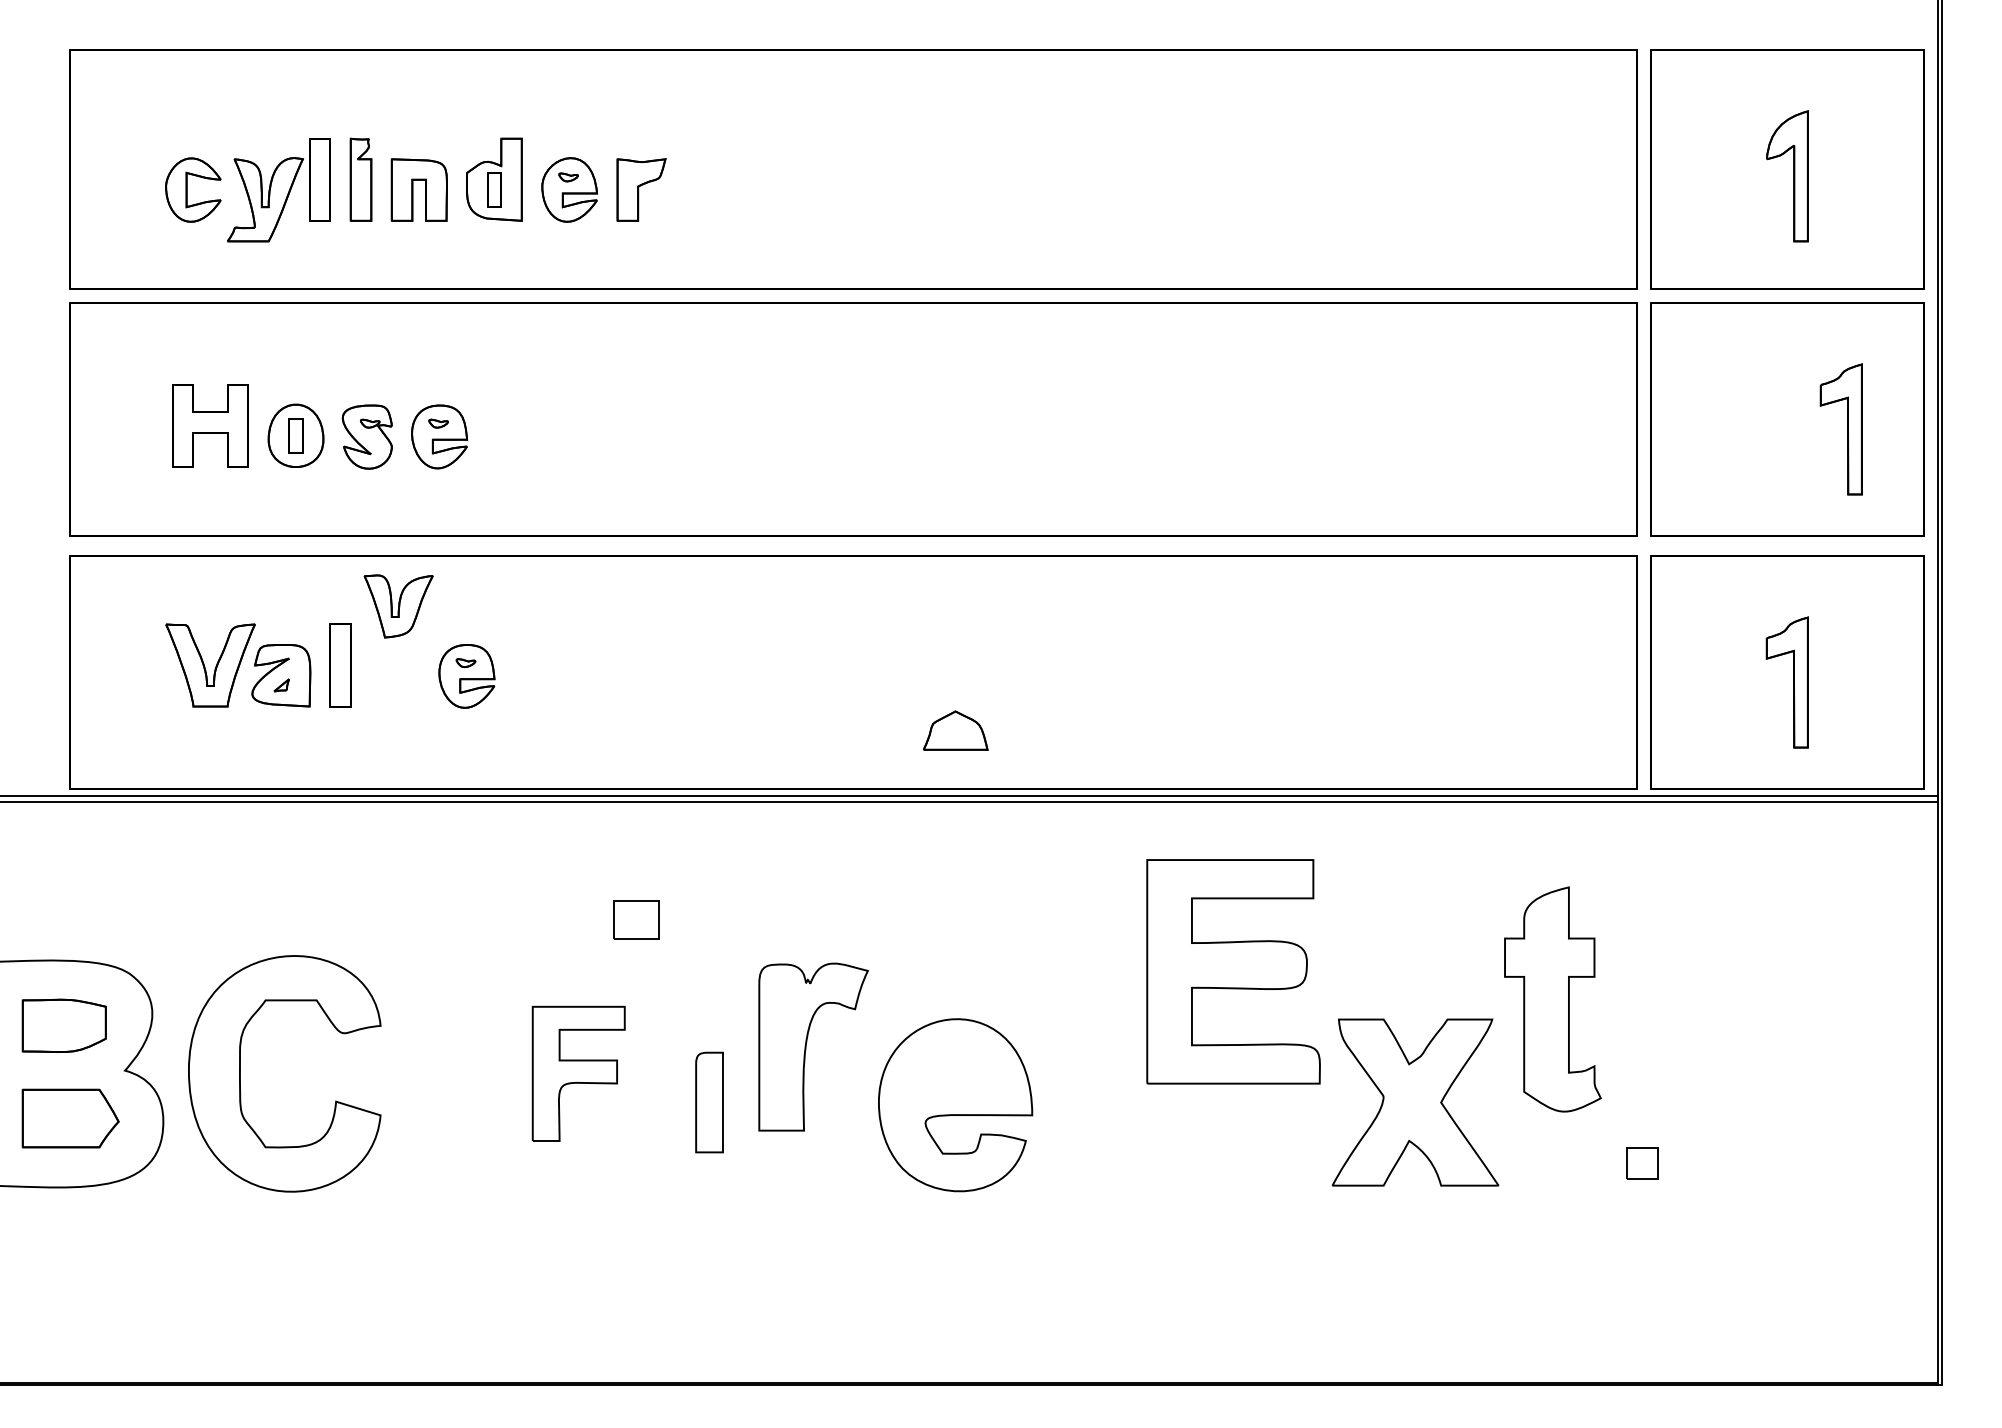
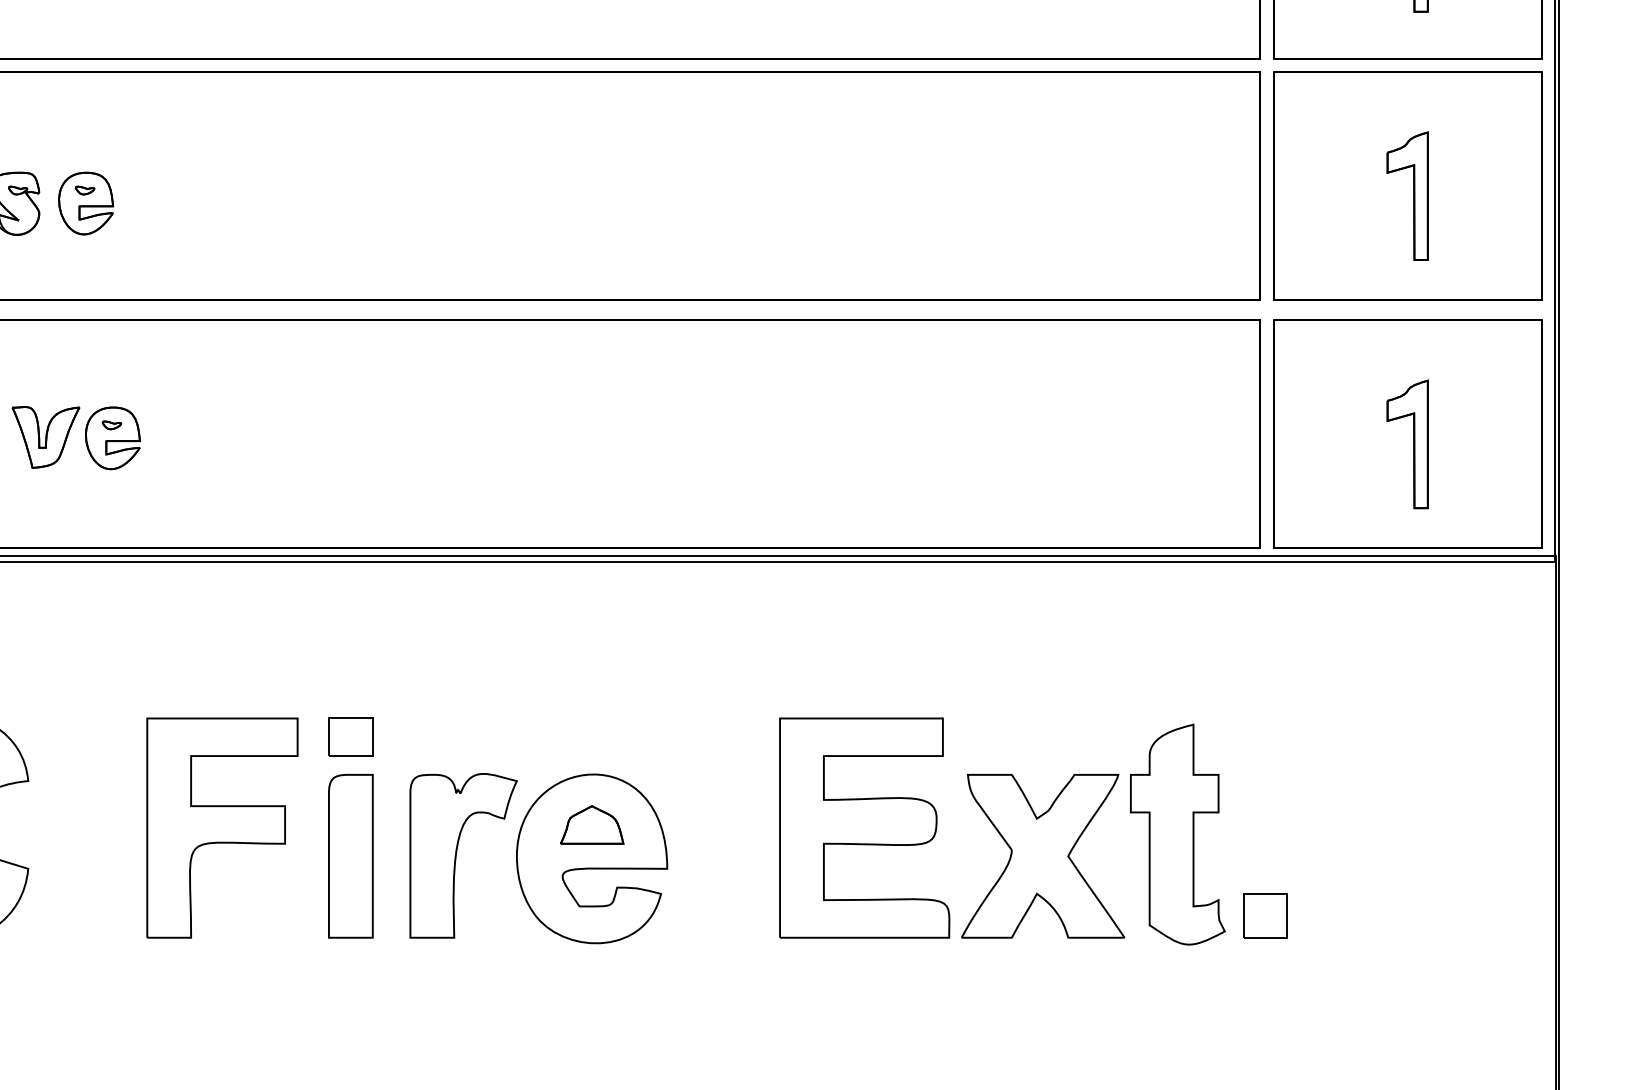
part: (1847, 429) -> (1413, 196), moved
part: (398, 606) -> (45, 437), moved
part: (955, 730) -> (592, 824), moved
part: (636, 919) -> (350, 736), moved
part: (1233, 971) -> (864, 827), moved
part: (1552, 999) -> (1177, 834), moved
part: (806, 1046) -> (456, 855), moved
part: (578, 1073) -> (222, 827), size x1.67
part: (709, 1102) -> (350, 856), size x1.67
part: (1642, 1163) -> (1265, 916), size x1.43

